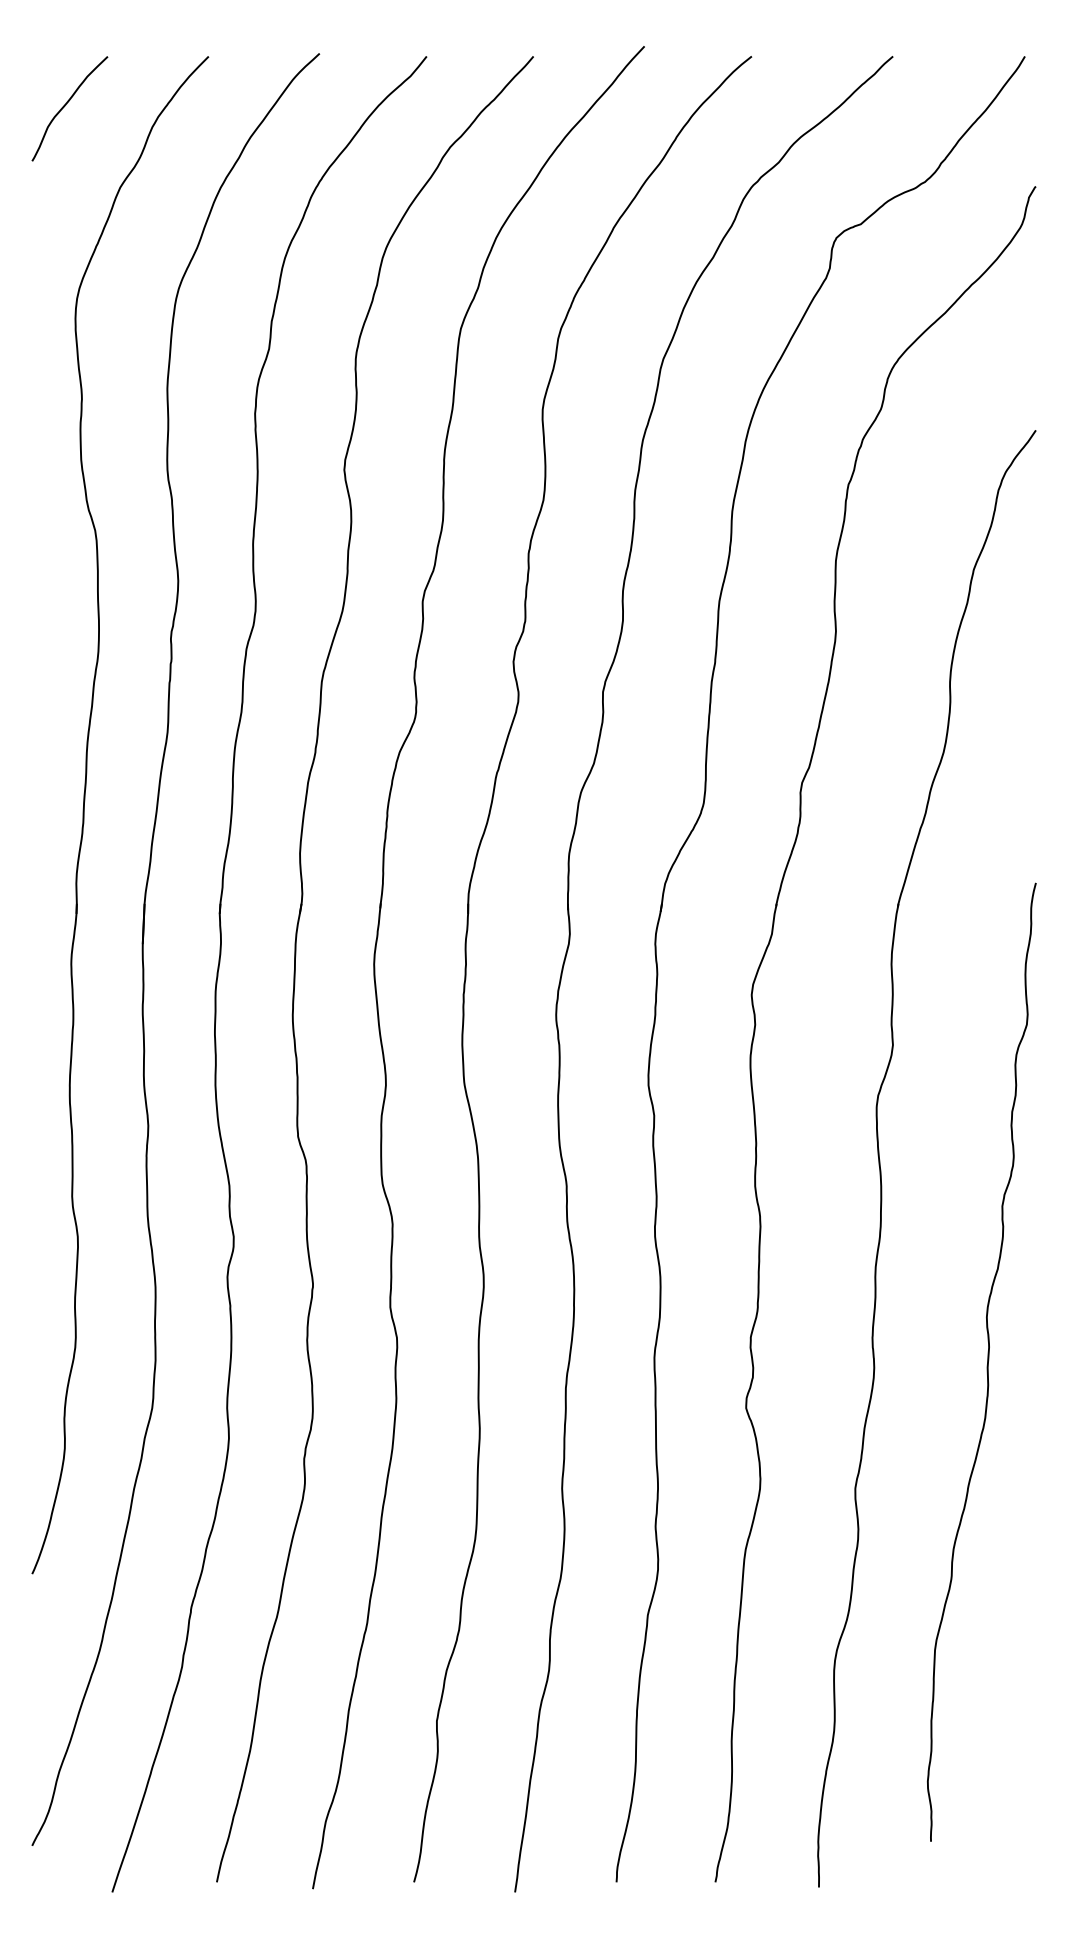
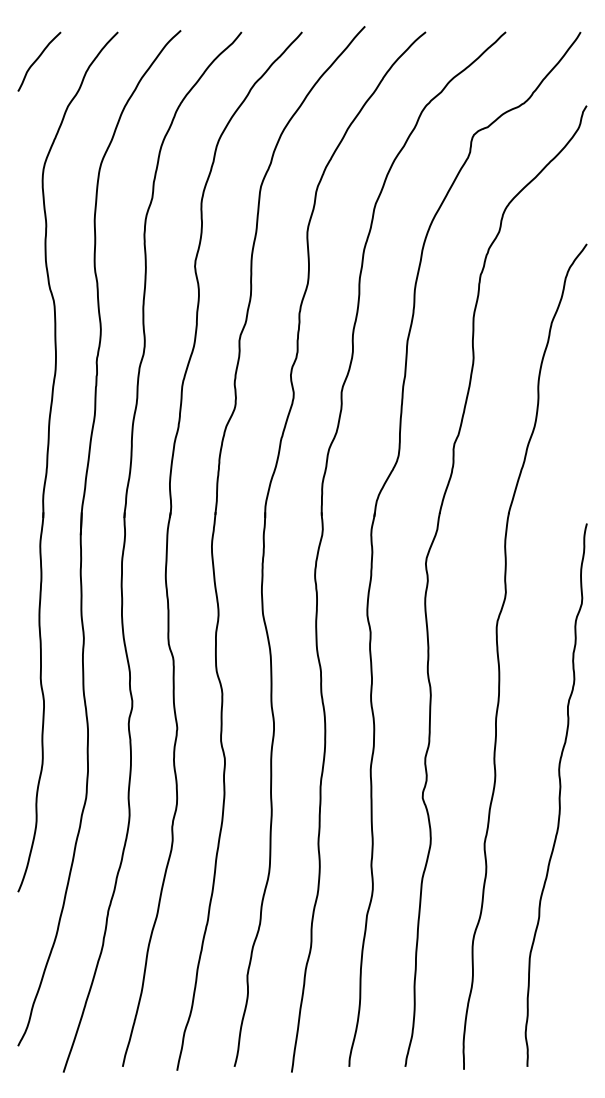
curve: (985, 1362) -> (558, 795), moved

